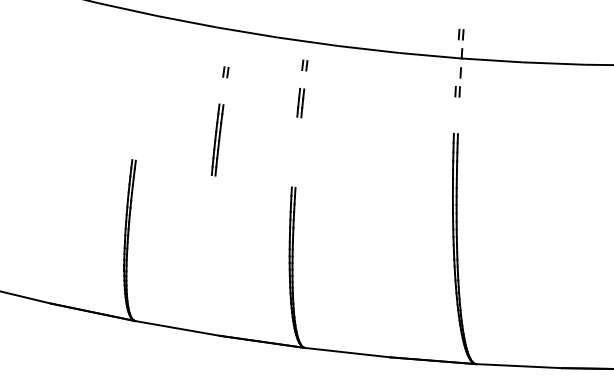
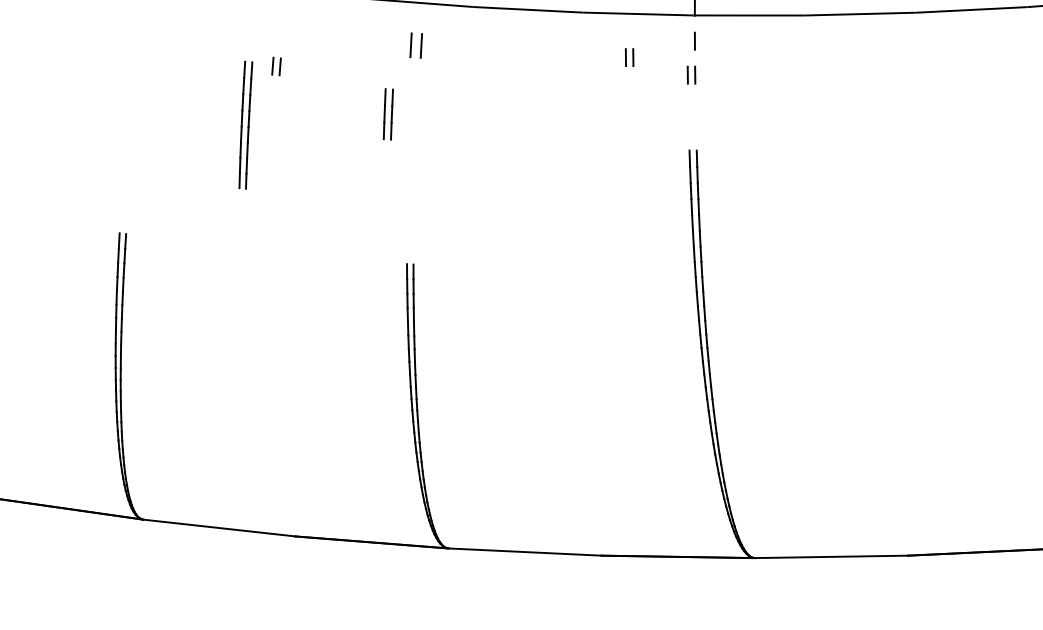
part: (304, 65) -> (415, 45), size x1.4
part: (423, 79) -> (629, 57), added
part: (300, 102) -> (387, 113), moved
part: (217, 139) -> (245, 124), moved

